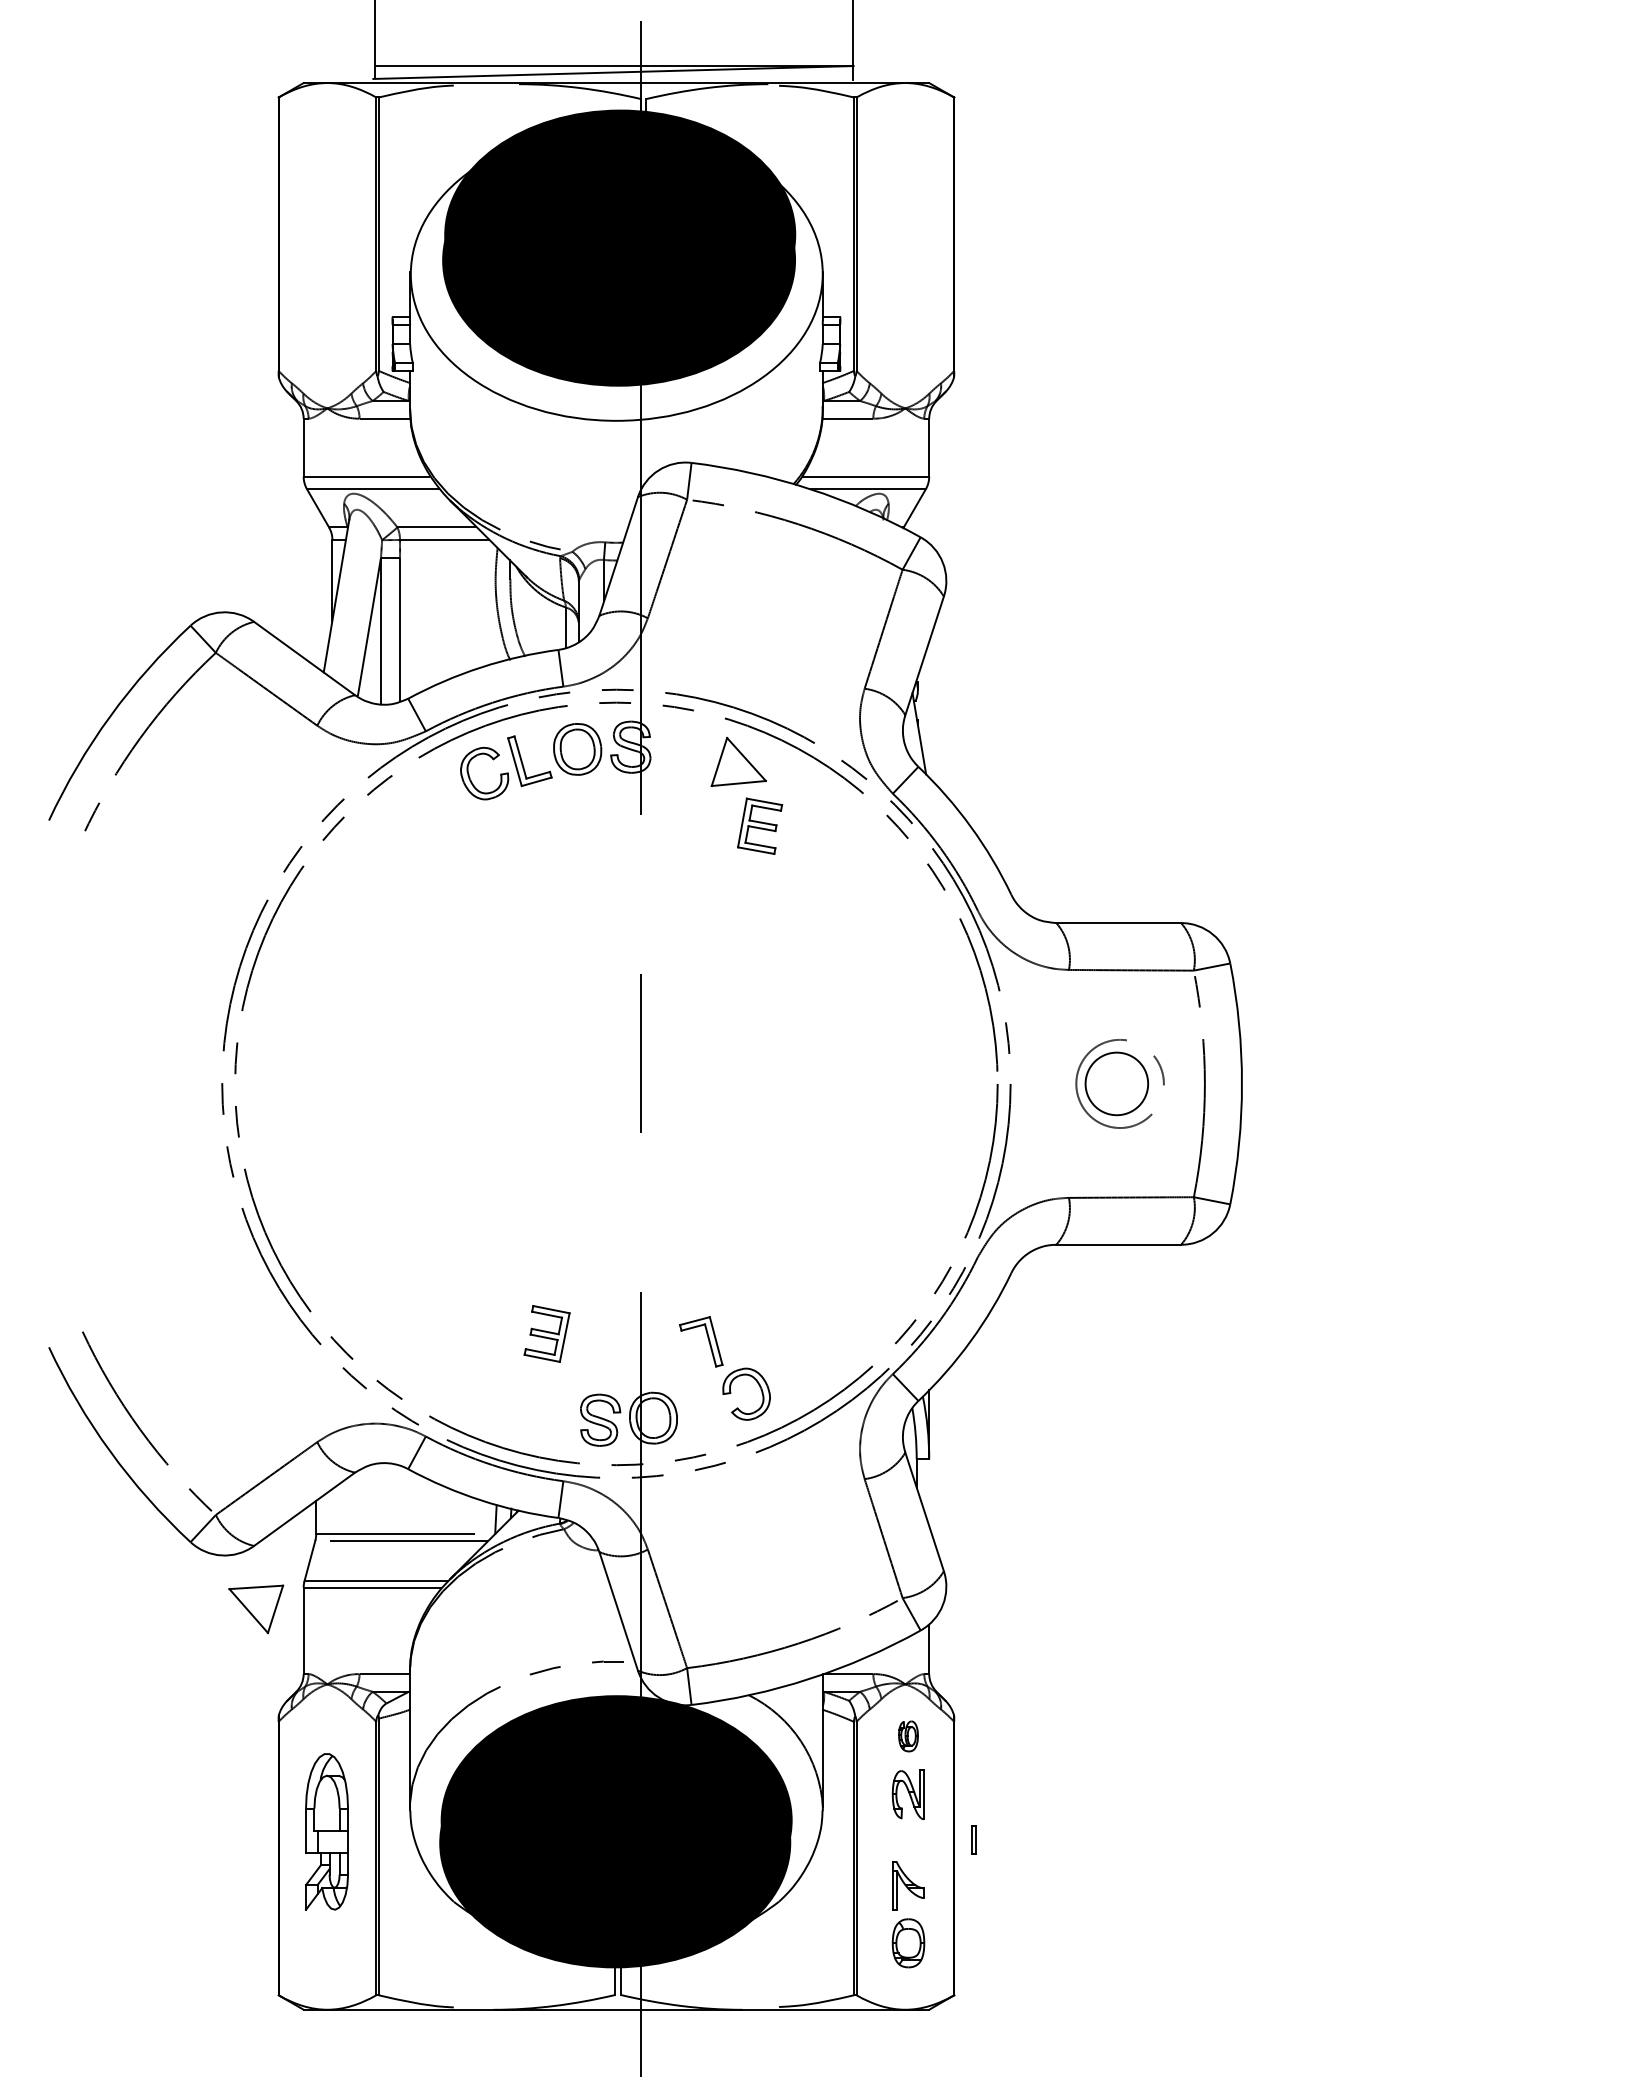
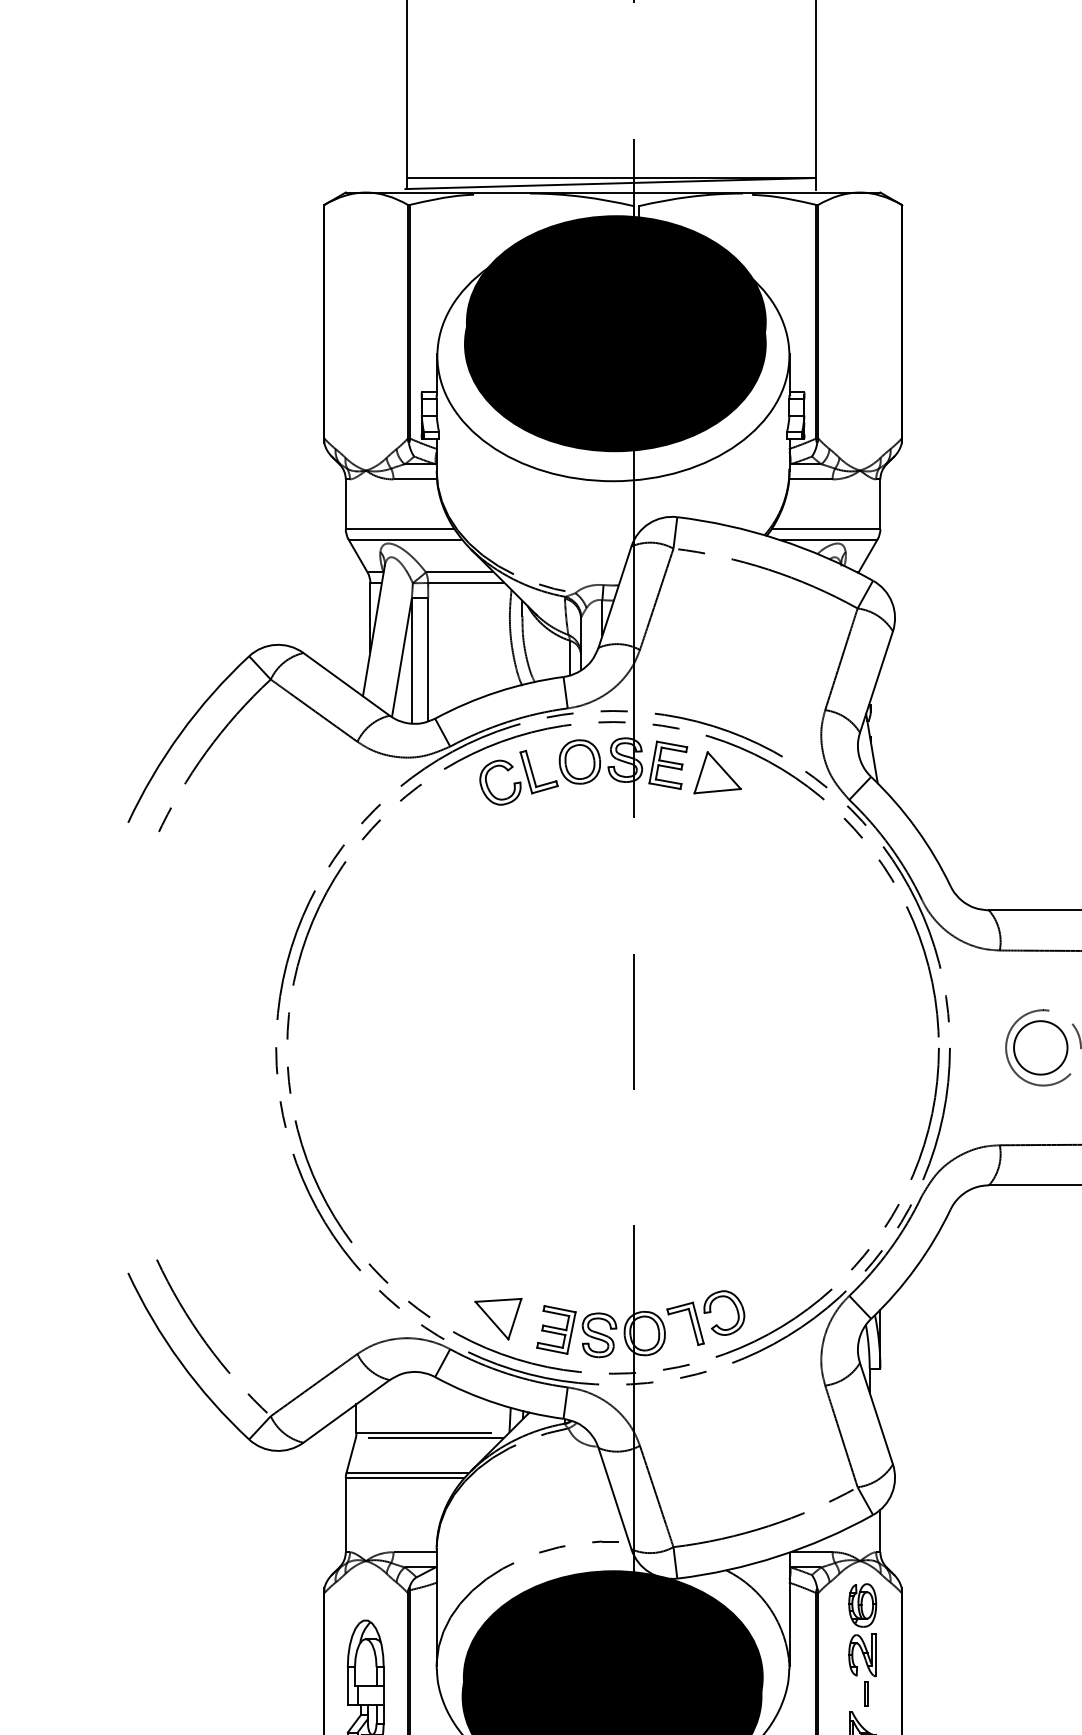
part: (760, 825) -> (668, 764), moved
part: (546, 1333) -> (555, 1329), moved
part: (707, 1338) -> (690, 1321), moved
part: (256, 1608) -> (498, 1318), moved
part: (908, 1736) -> (862, 1605), size x1.67
part: (973, 1839) -> (866, 1693), moved

